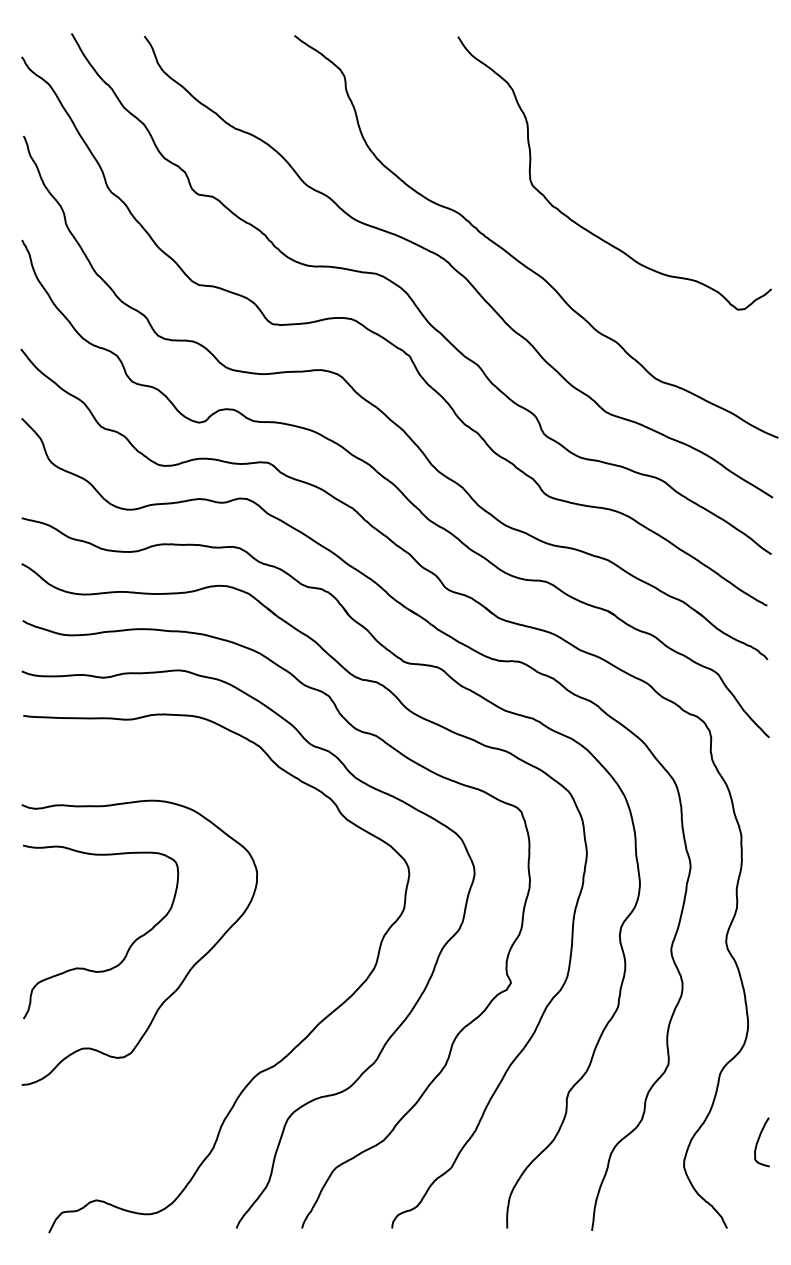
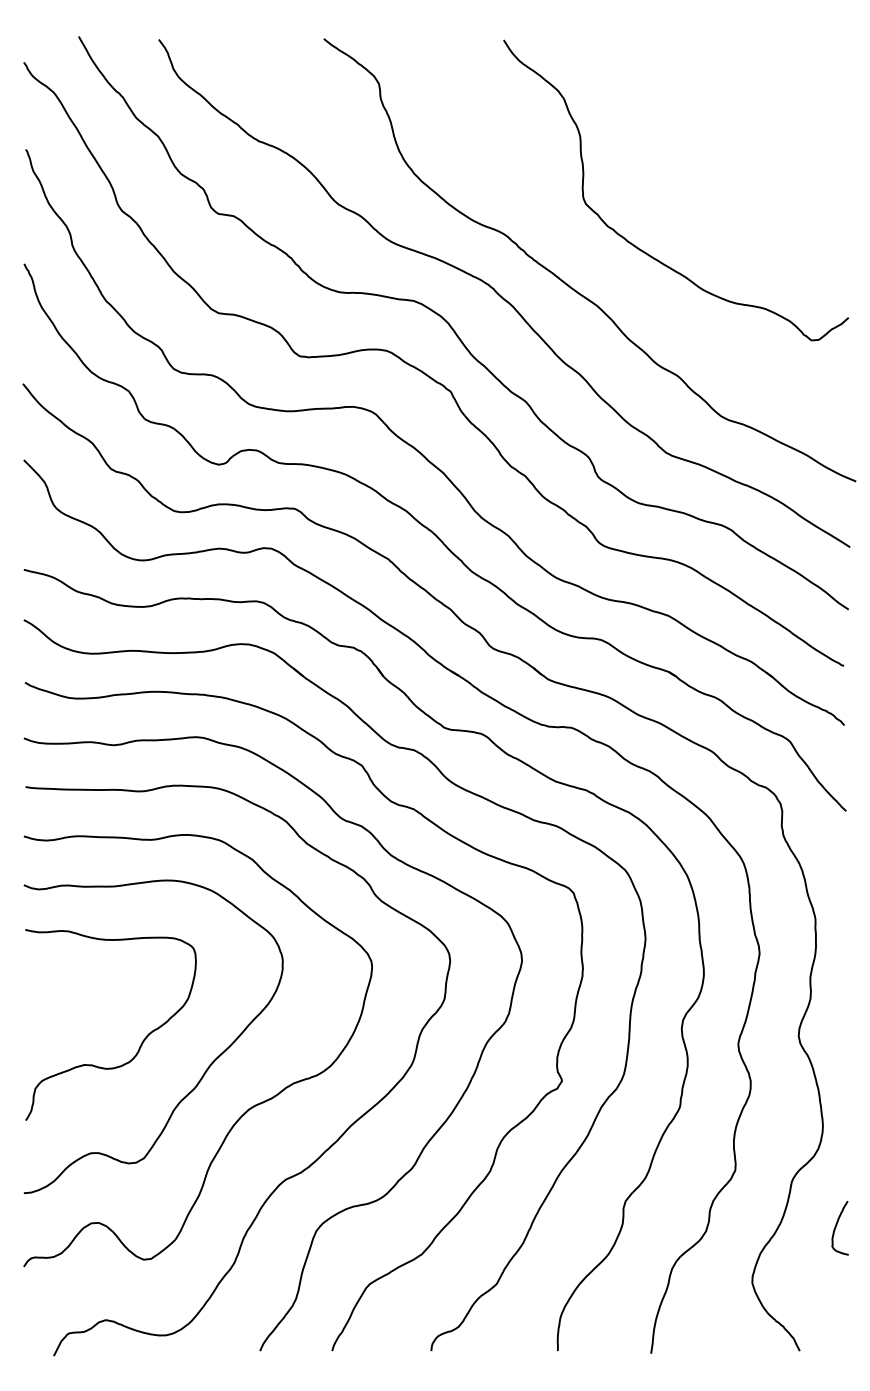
curve: (225, 1007) -> (248, 1108), added
curve: (758, 1141) -> (836, 1227), moved

